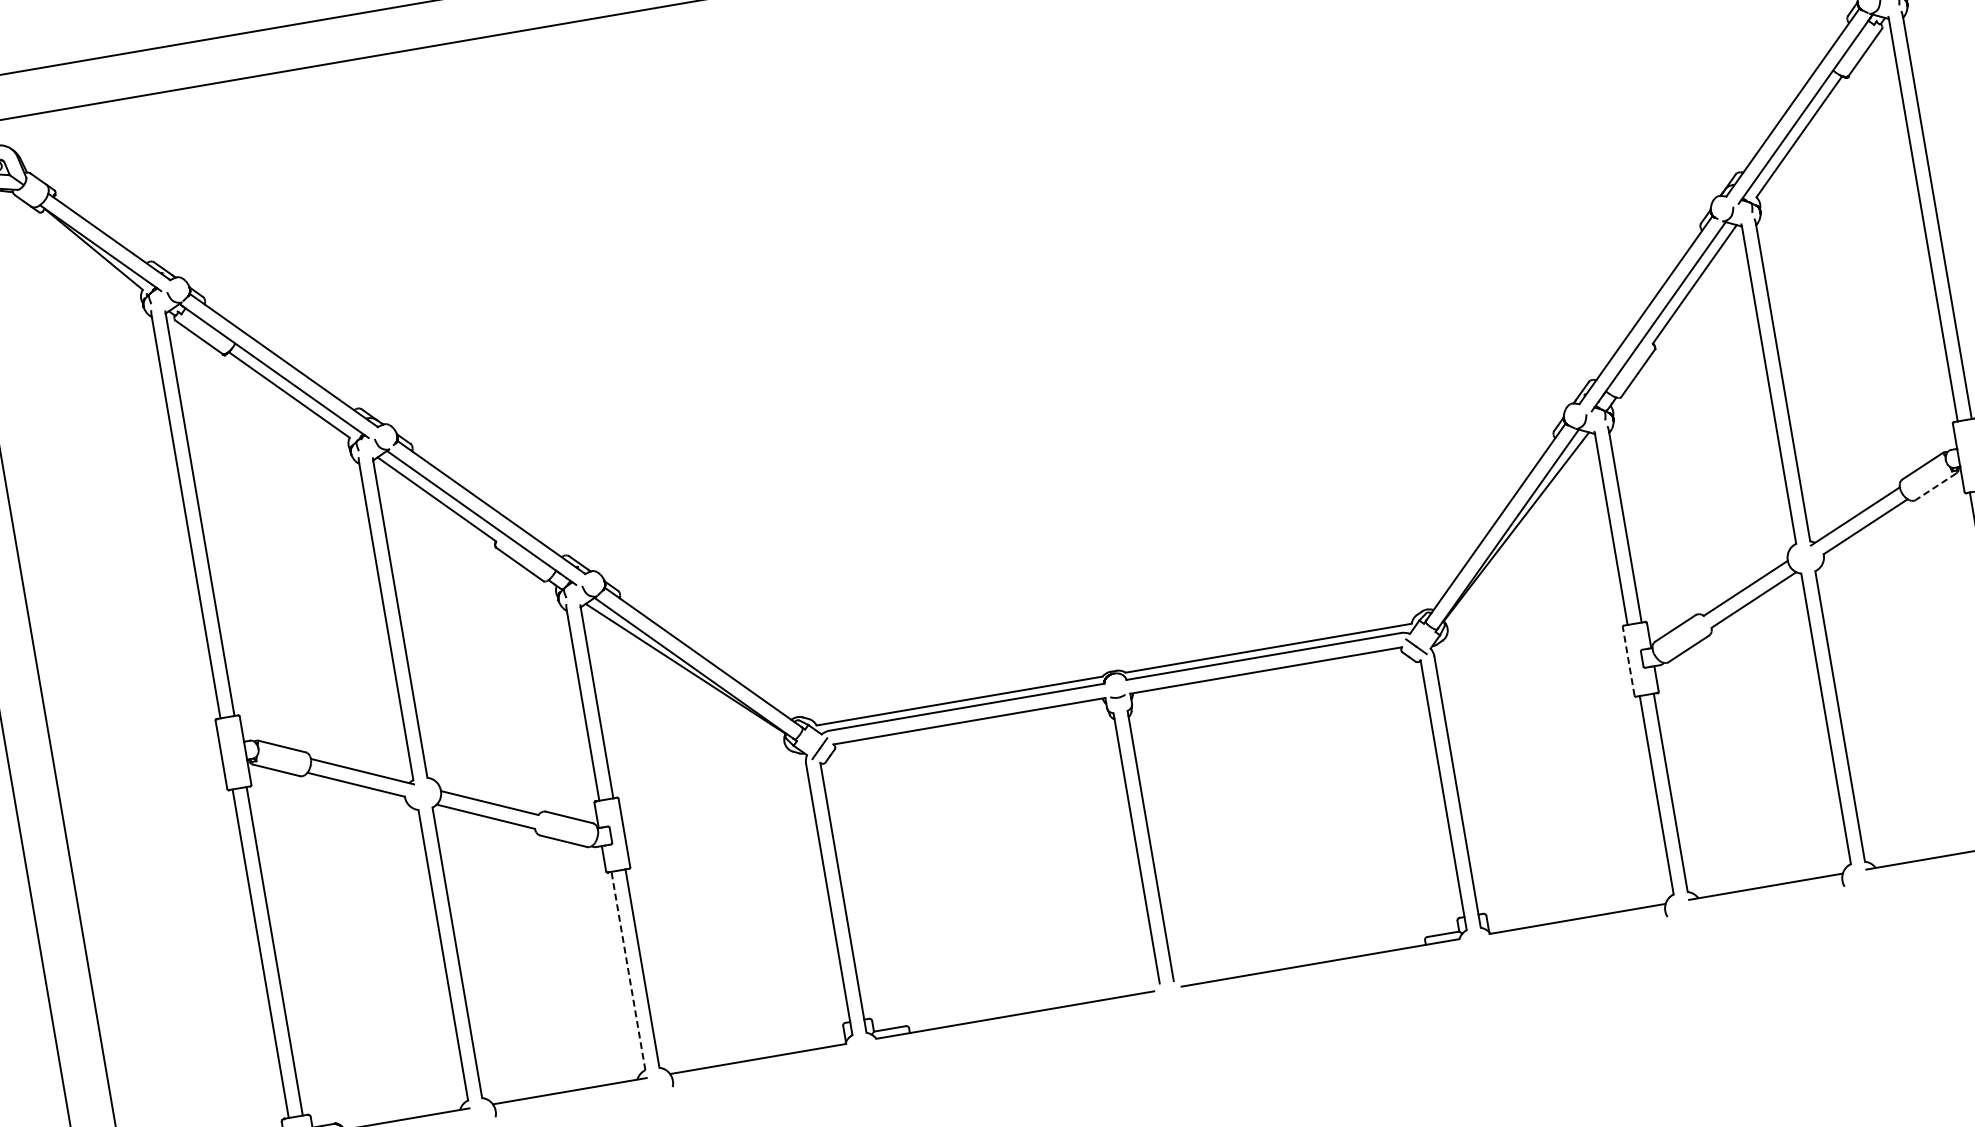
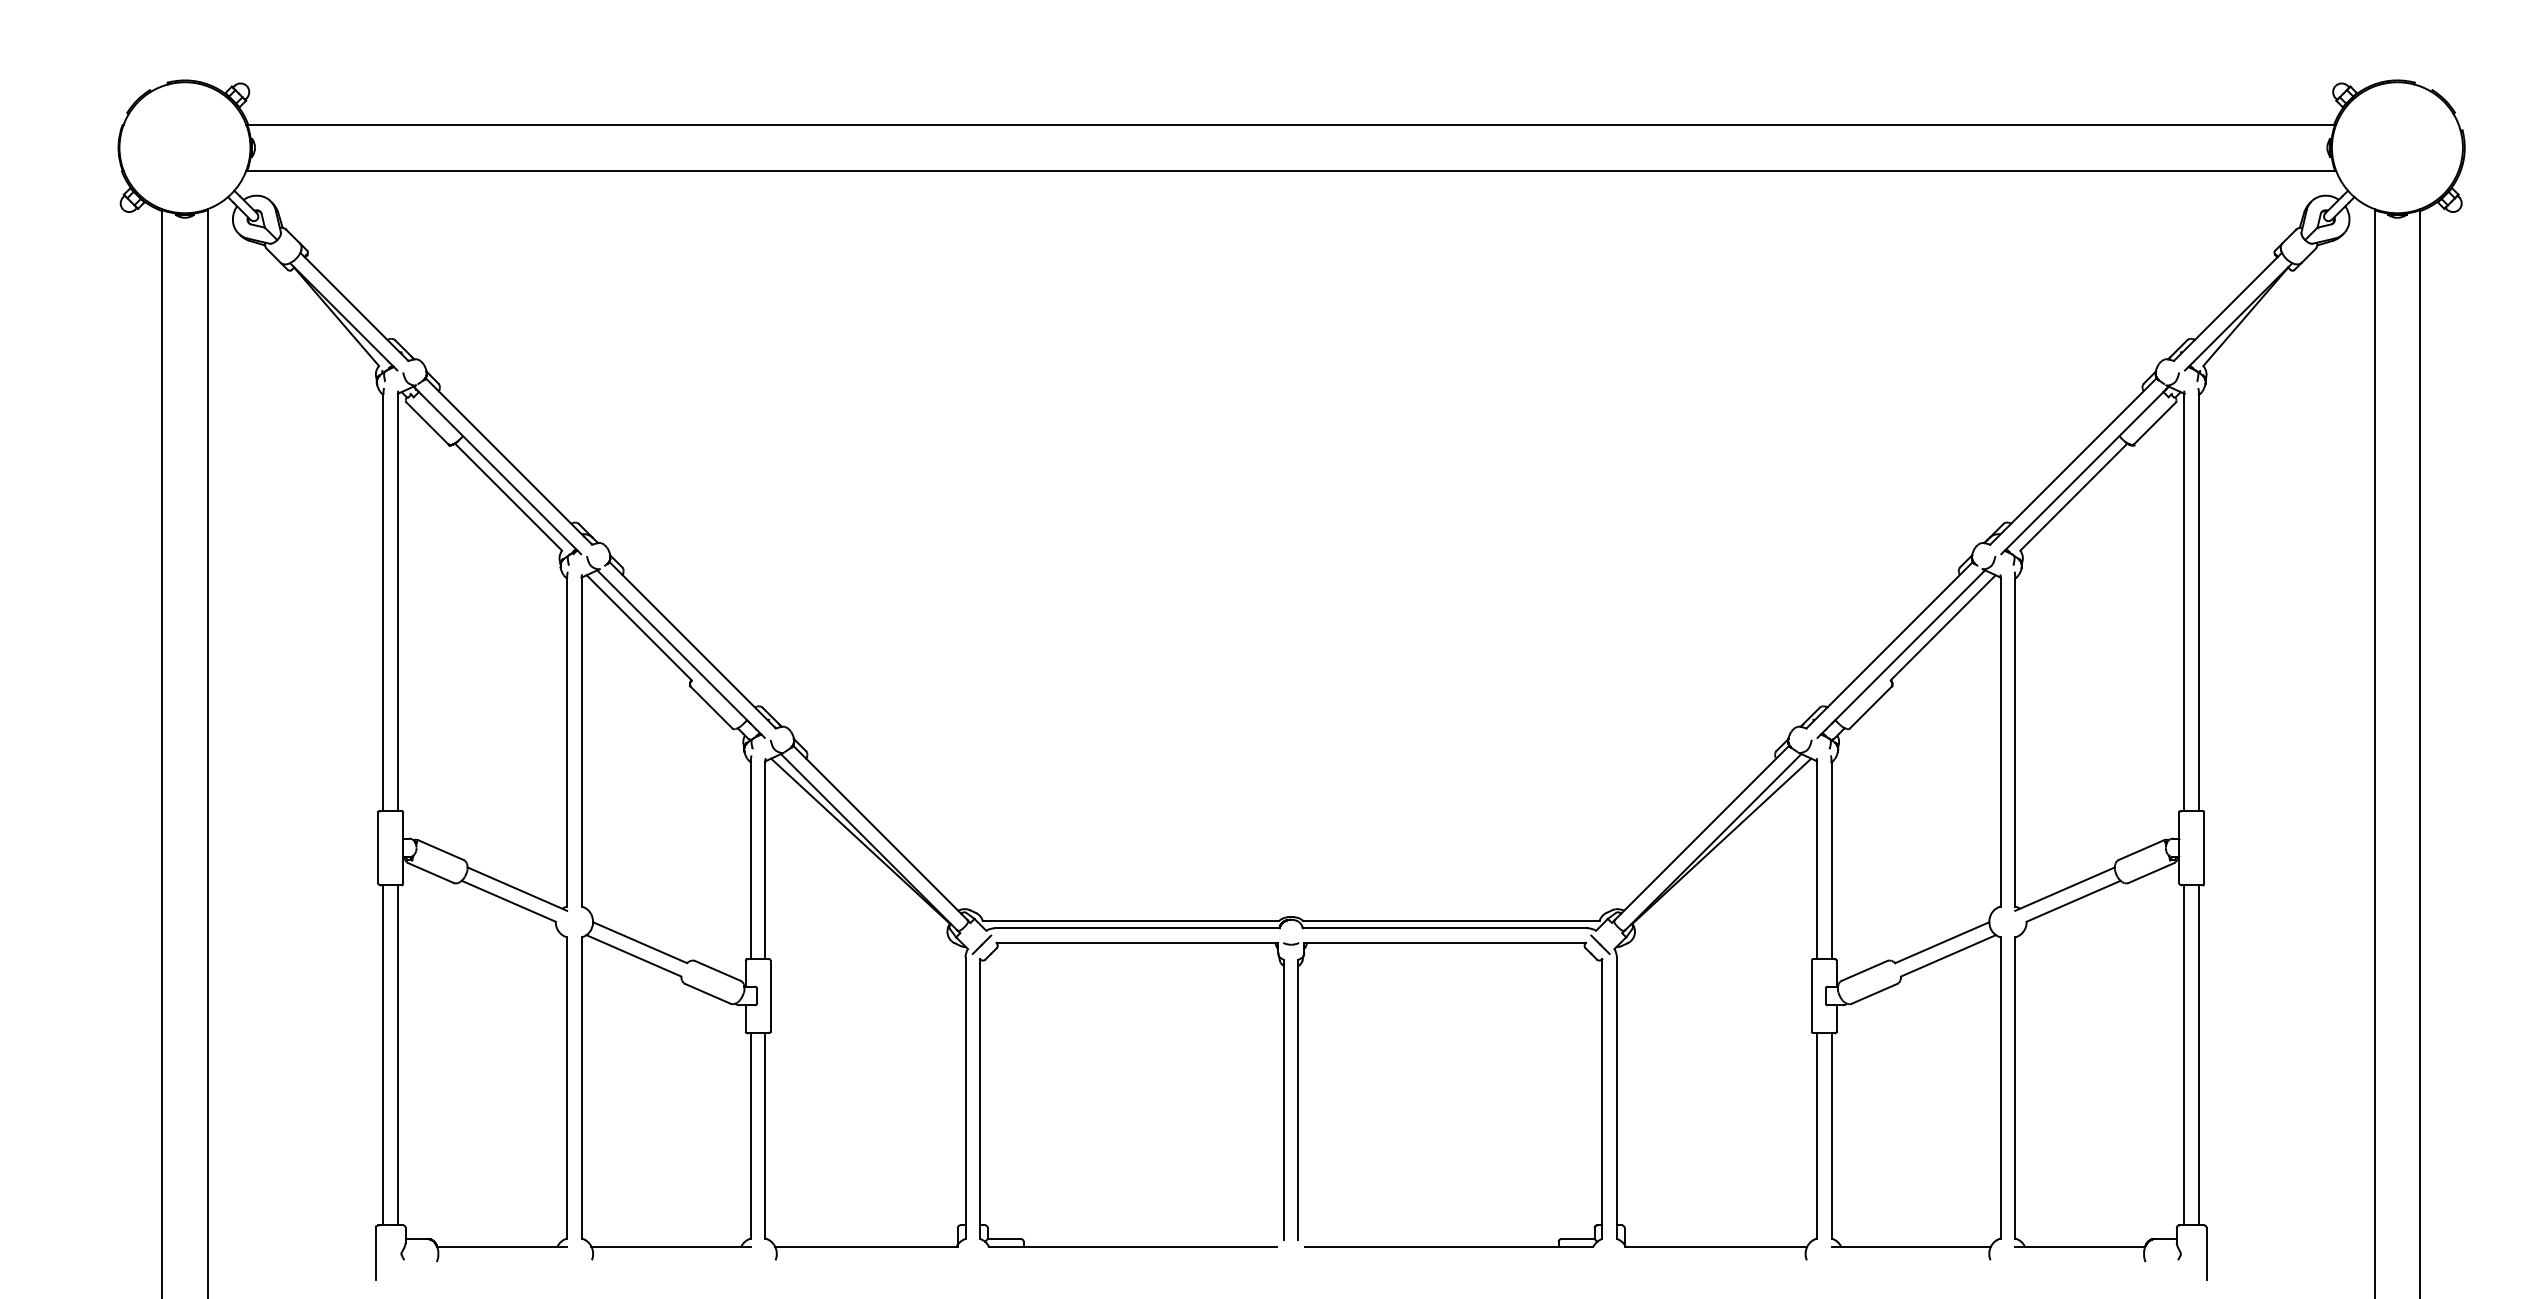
line: (1936, 487) -> (2151, 873), dashed -> solid
line: (1628, 660) -> (1811, 995), dashed -> solid
line: (627, 970) -> (750, 1135), dashed -> solid

